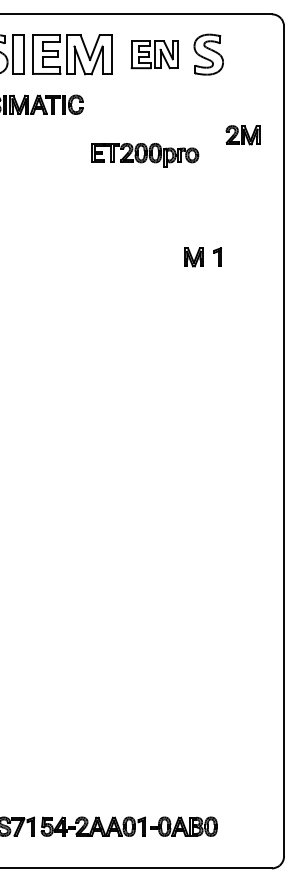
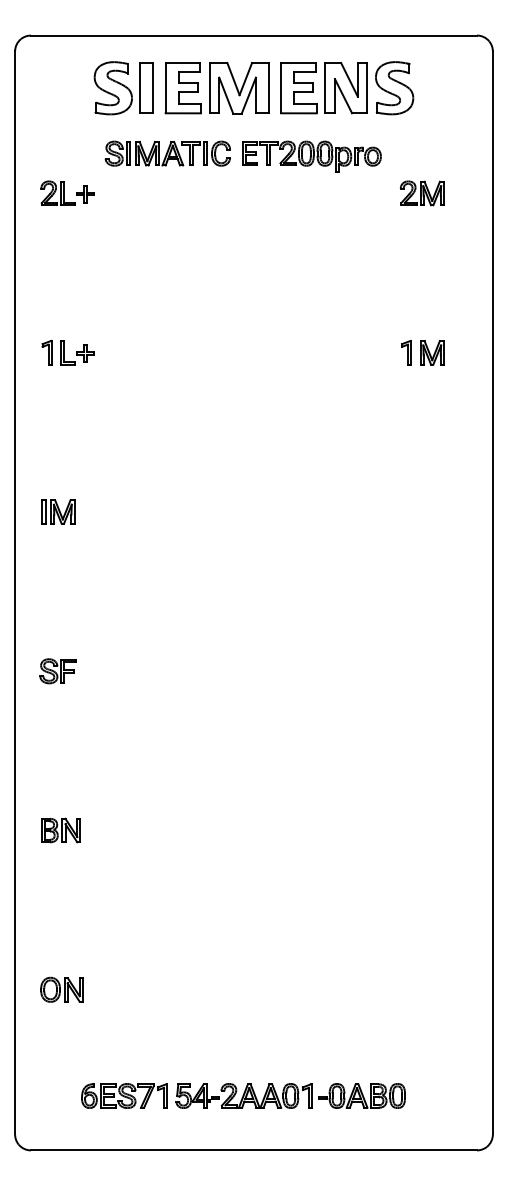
part: (154, 54) -> (323, 88), size x1.43
part: (243, 135) -> (422, 193), moved
part: (145, 155) -> (311, 156), moved
part: (194, 257) -> (432, 352), moved

